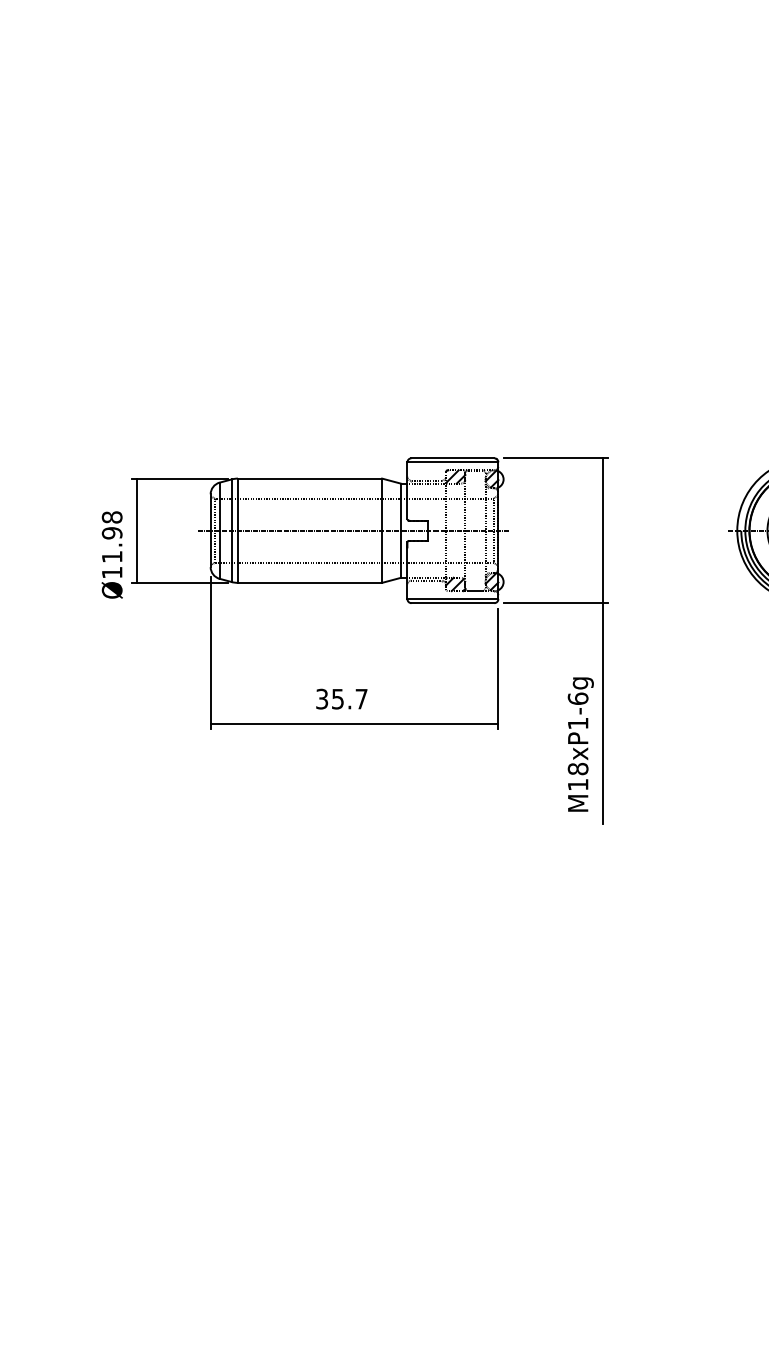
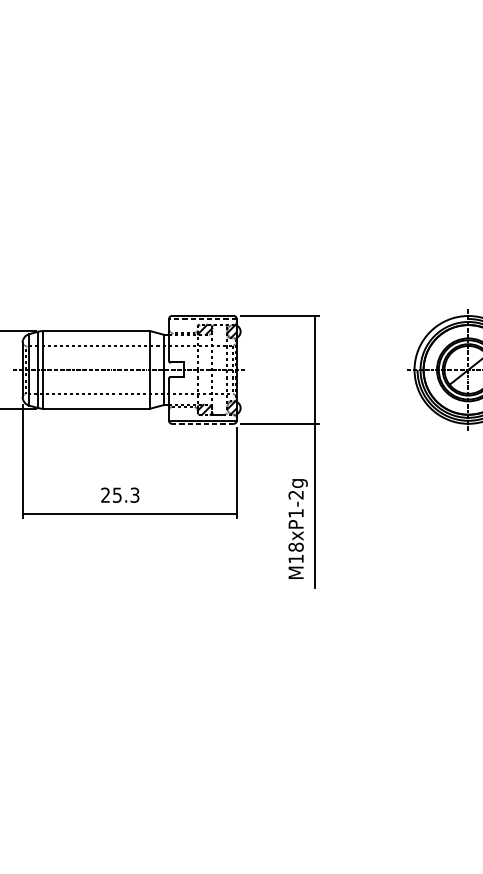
line: (452, 462) -> (202, 319), solid -> dashed
line: (452, 603) -> (202, 424), solid -> dashed
text: (341, 698) -> (120, 494), 35.7 -> 25.3
text: (577, 698) -> (295, 494), M18xP1-6g -> M18xP1-2g

